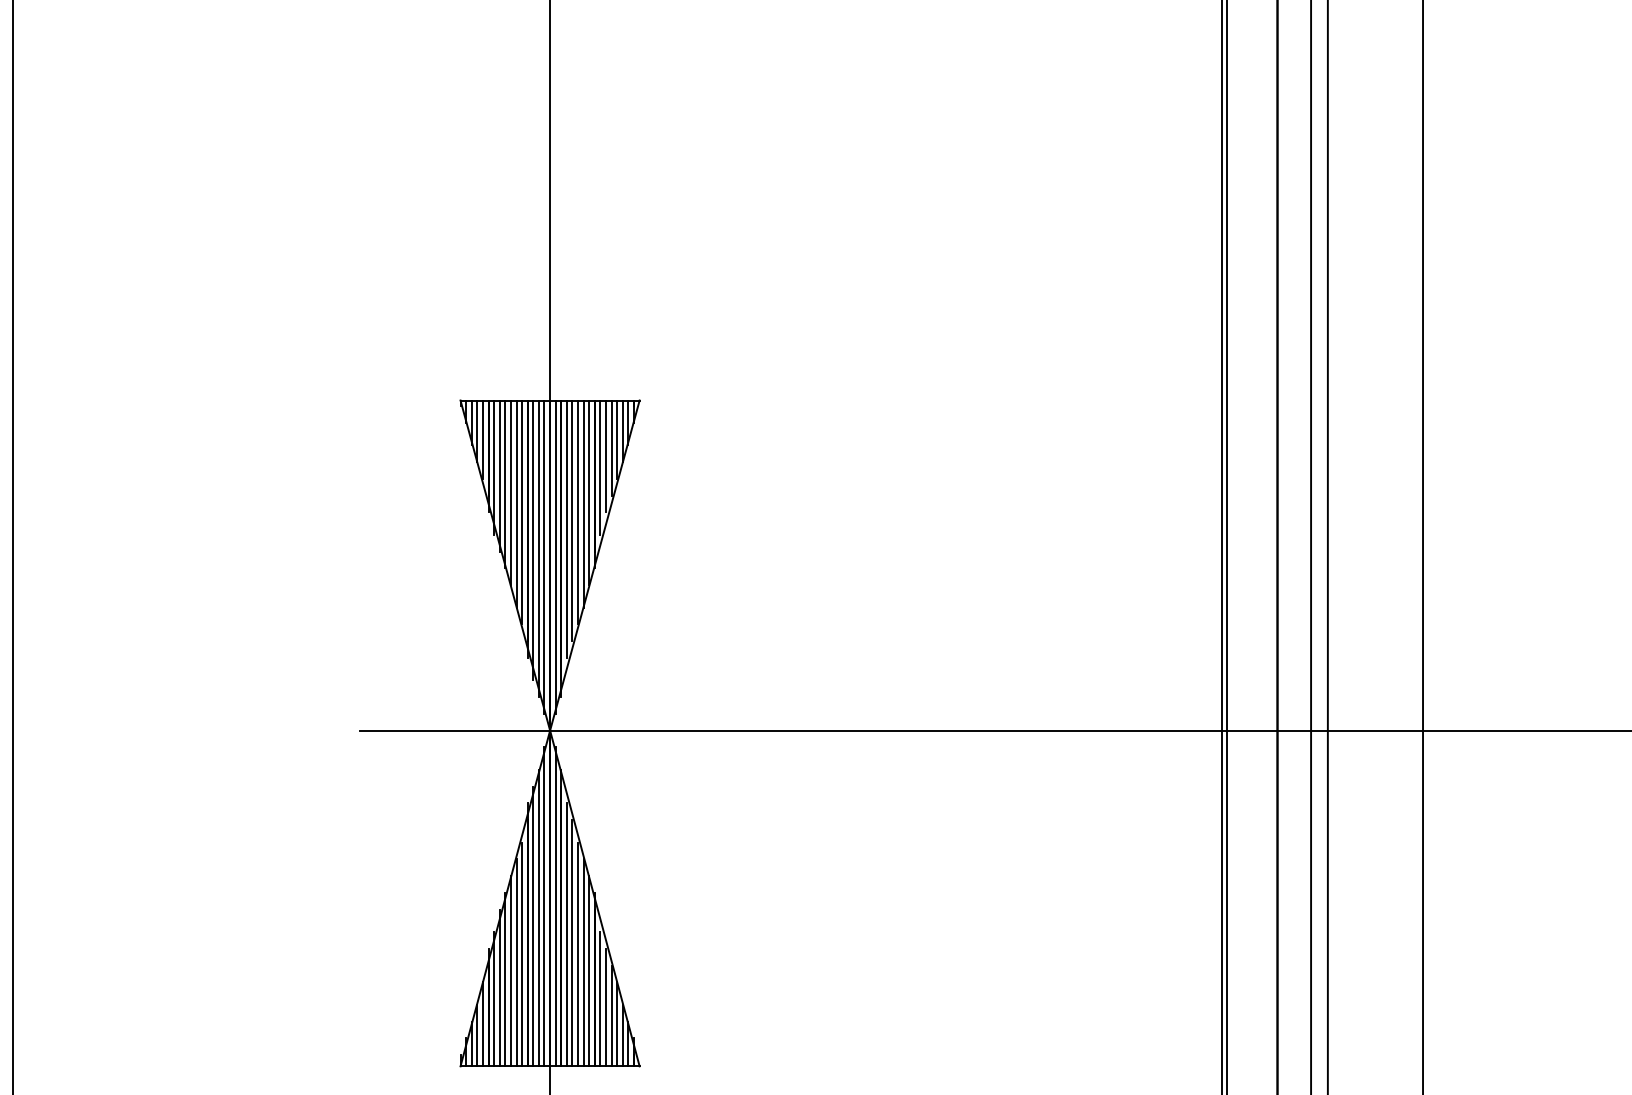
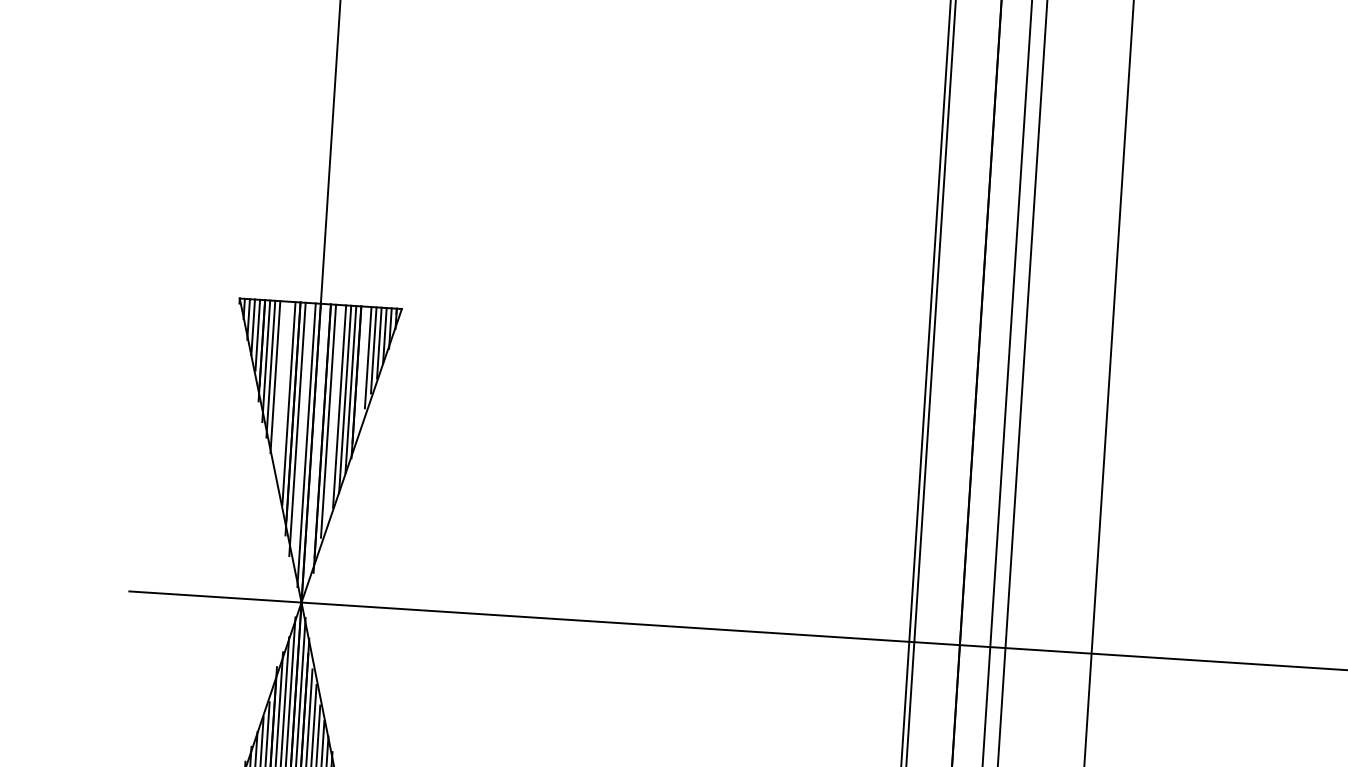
line: (600, 467) -> (362, 367), removed
line: (510, 492) -> (279, 384), removed
line: (516, 503) -> (284, 395), removed
line: (572, 520) -> (334, 413), removed
line: (538, 548) -> (301, 437), removed
line: (555, 556) -> (316, 445), removed

